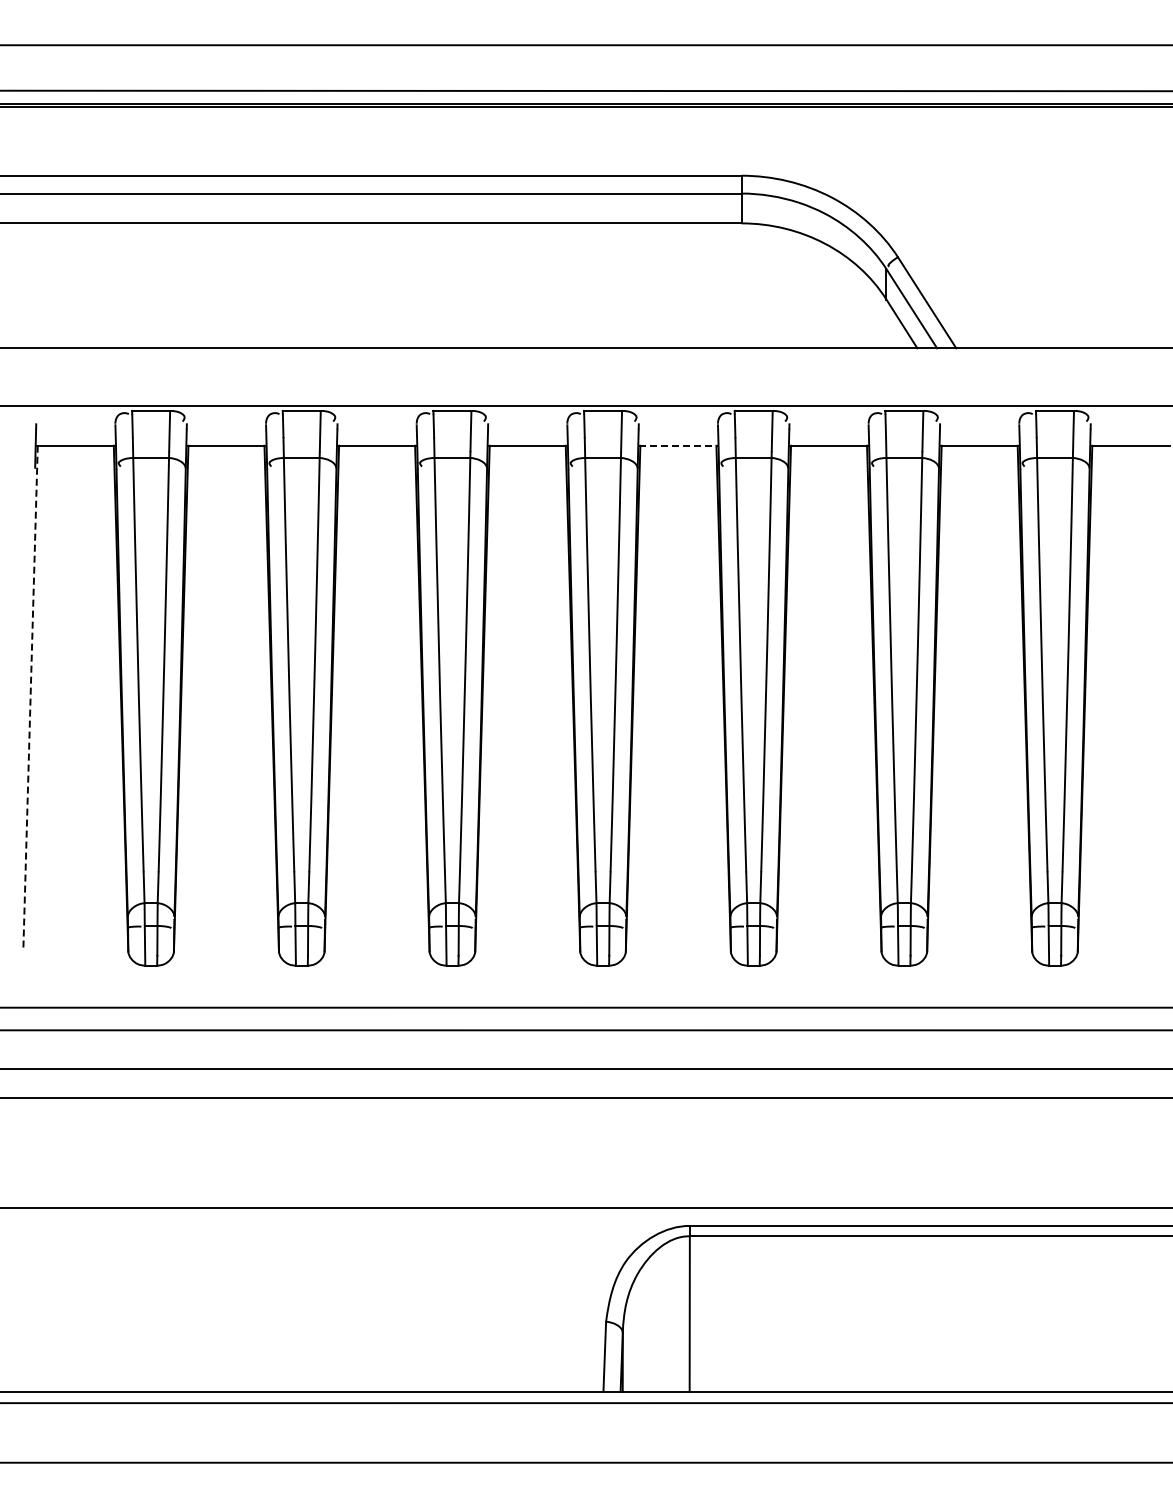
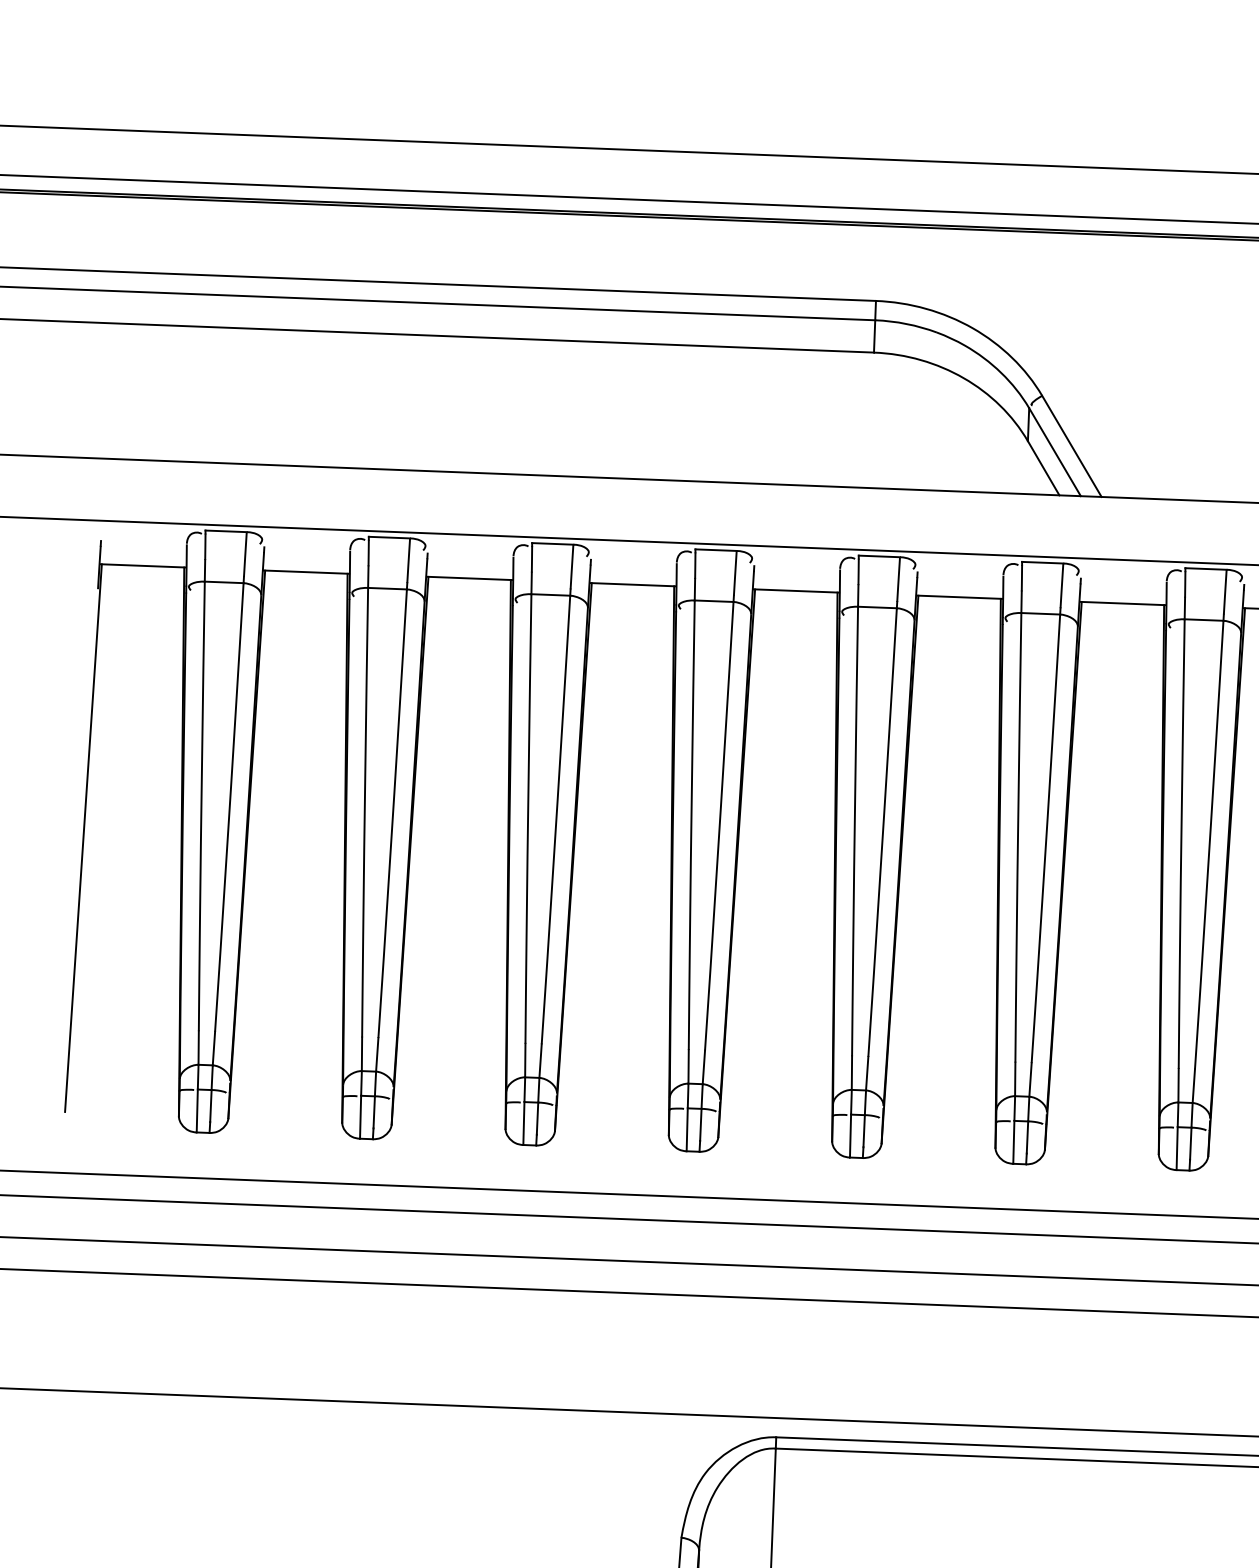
line: (678, 445) -> (796, 590), dashed -> solid
line: (30, 698) -> (83, 838), dashed -> solid

